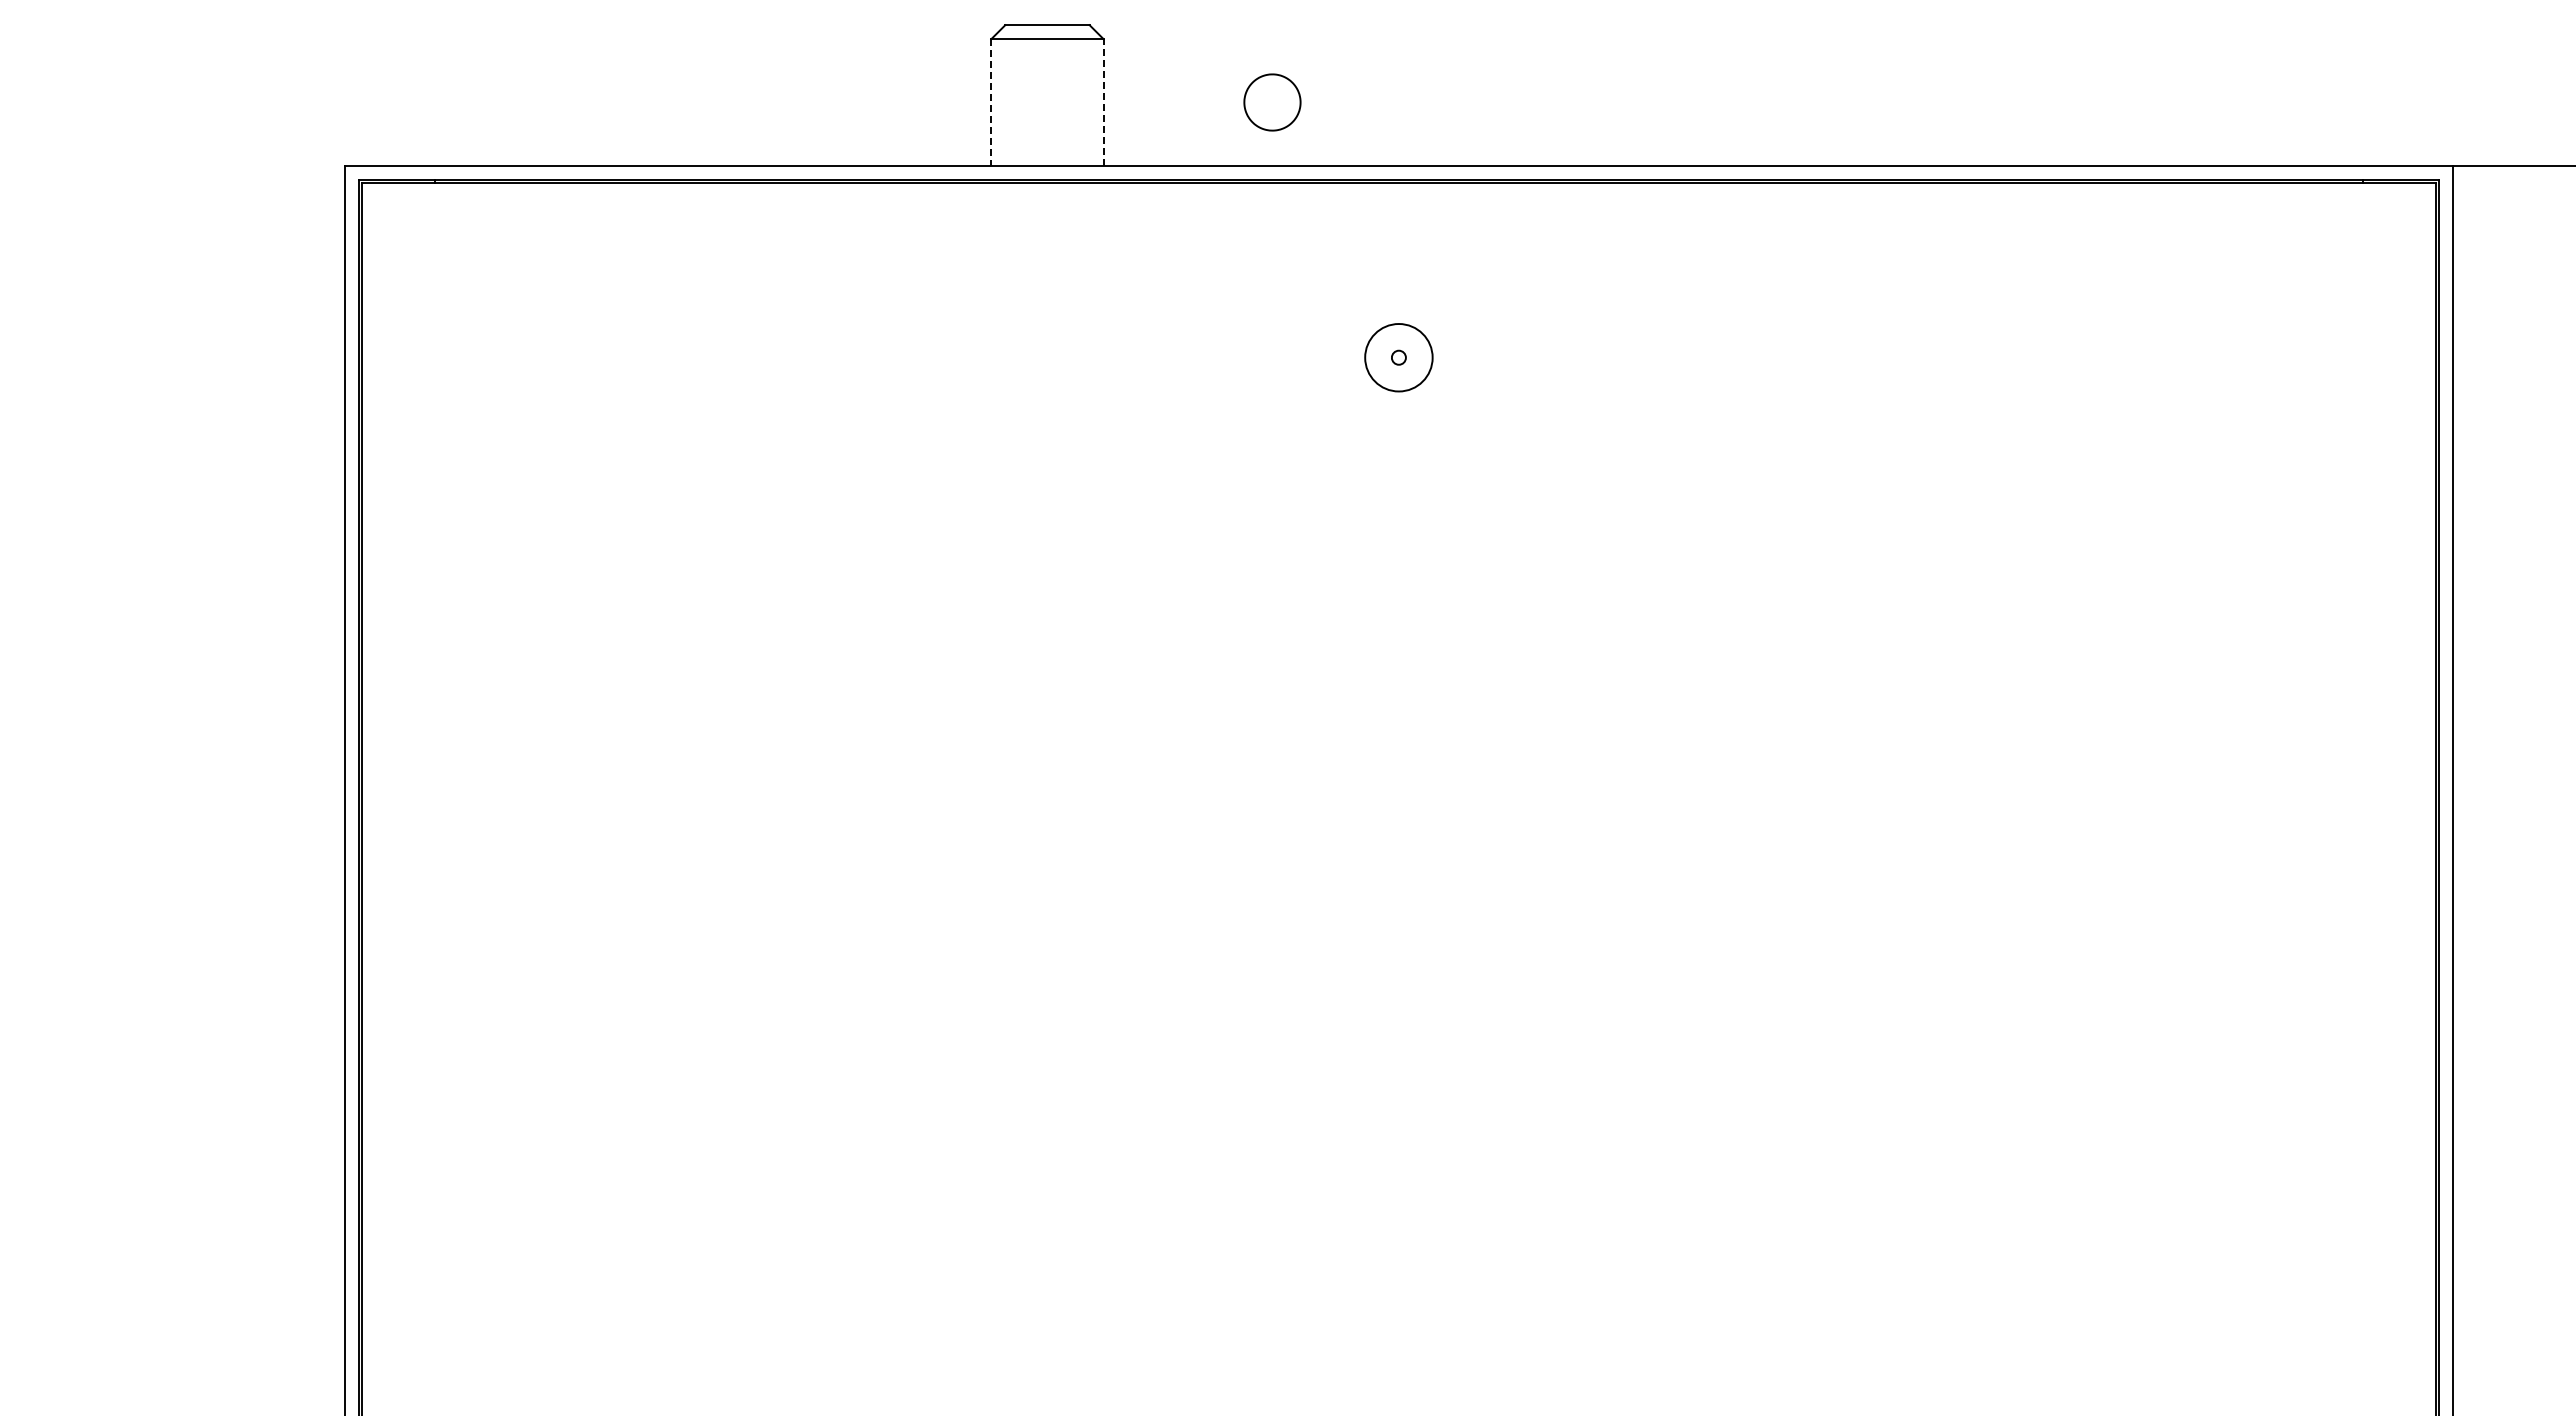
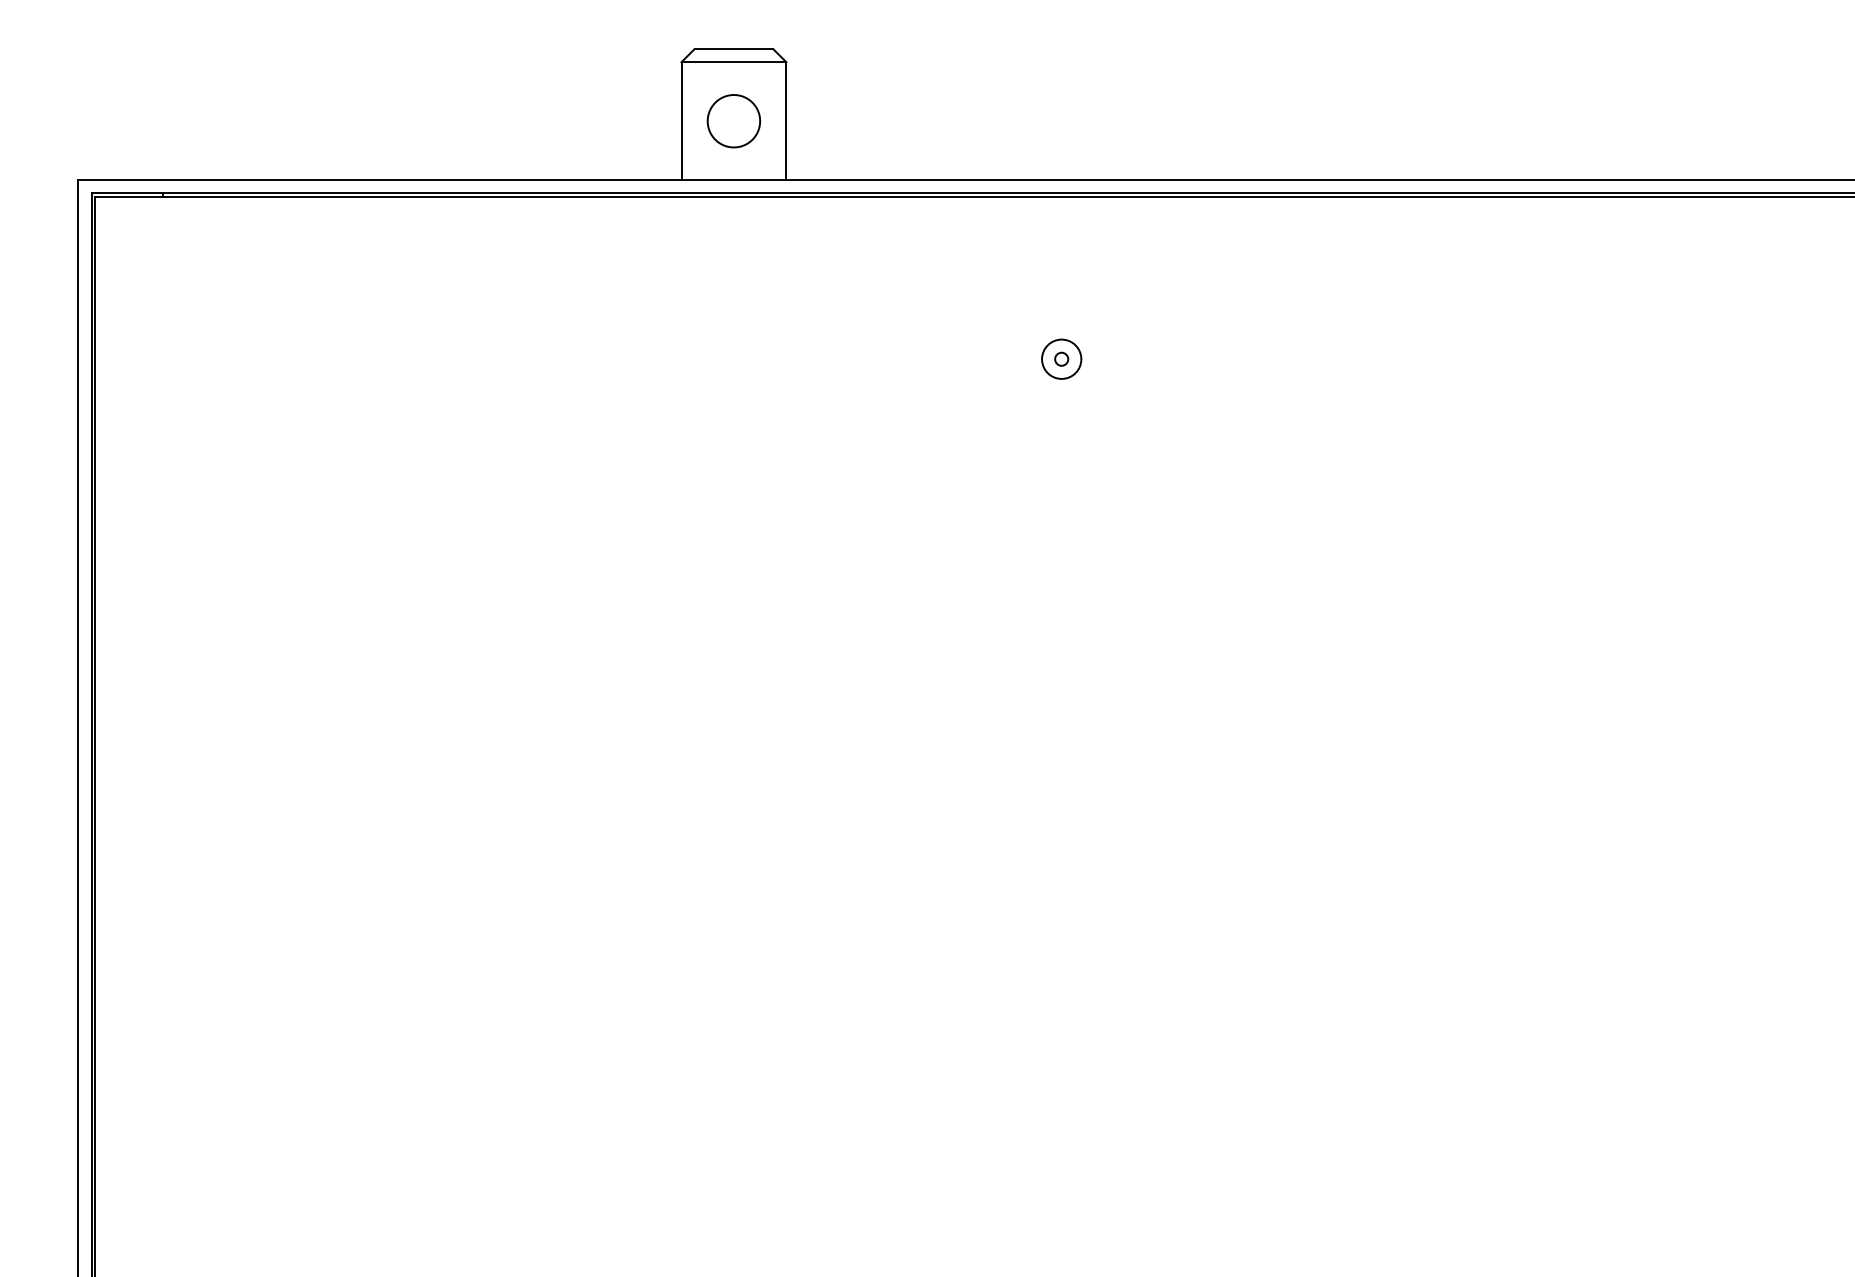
line: (1103, 102) -> (786, 121), dashed -> solid
part: (1272, 102) -> (733, 121), moved
line: (991, 103) -> (681, 122), dashed -> solid
circle: (1398, 357) -> (1061, 359), size x0.62

